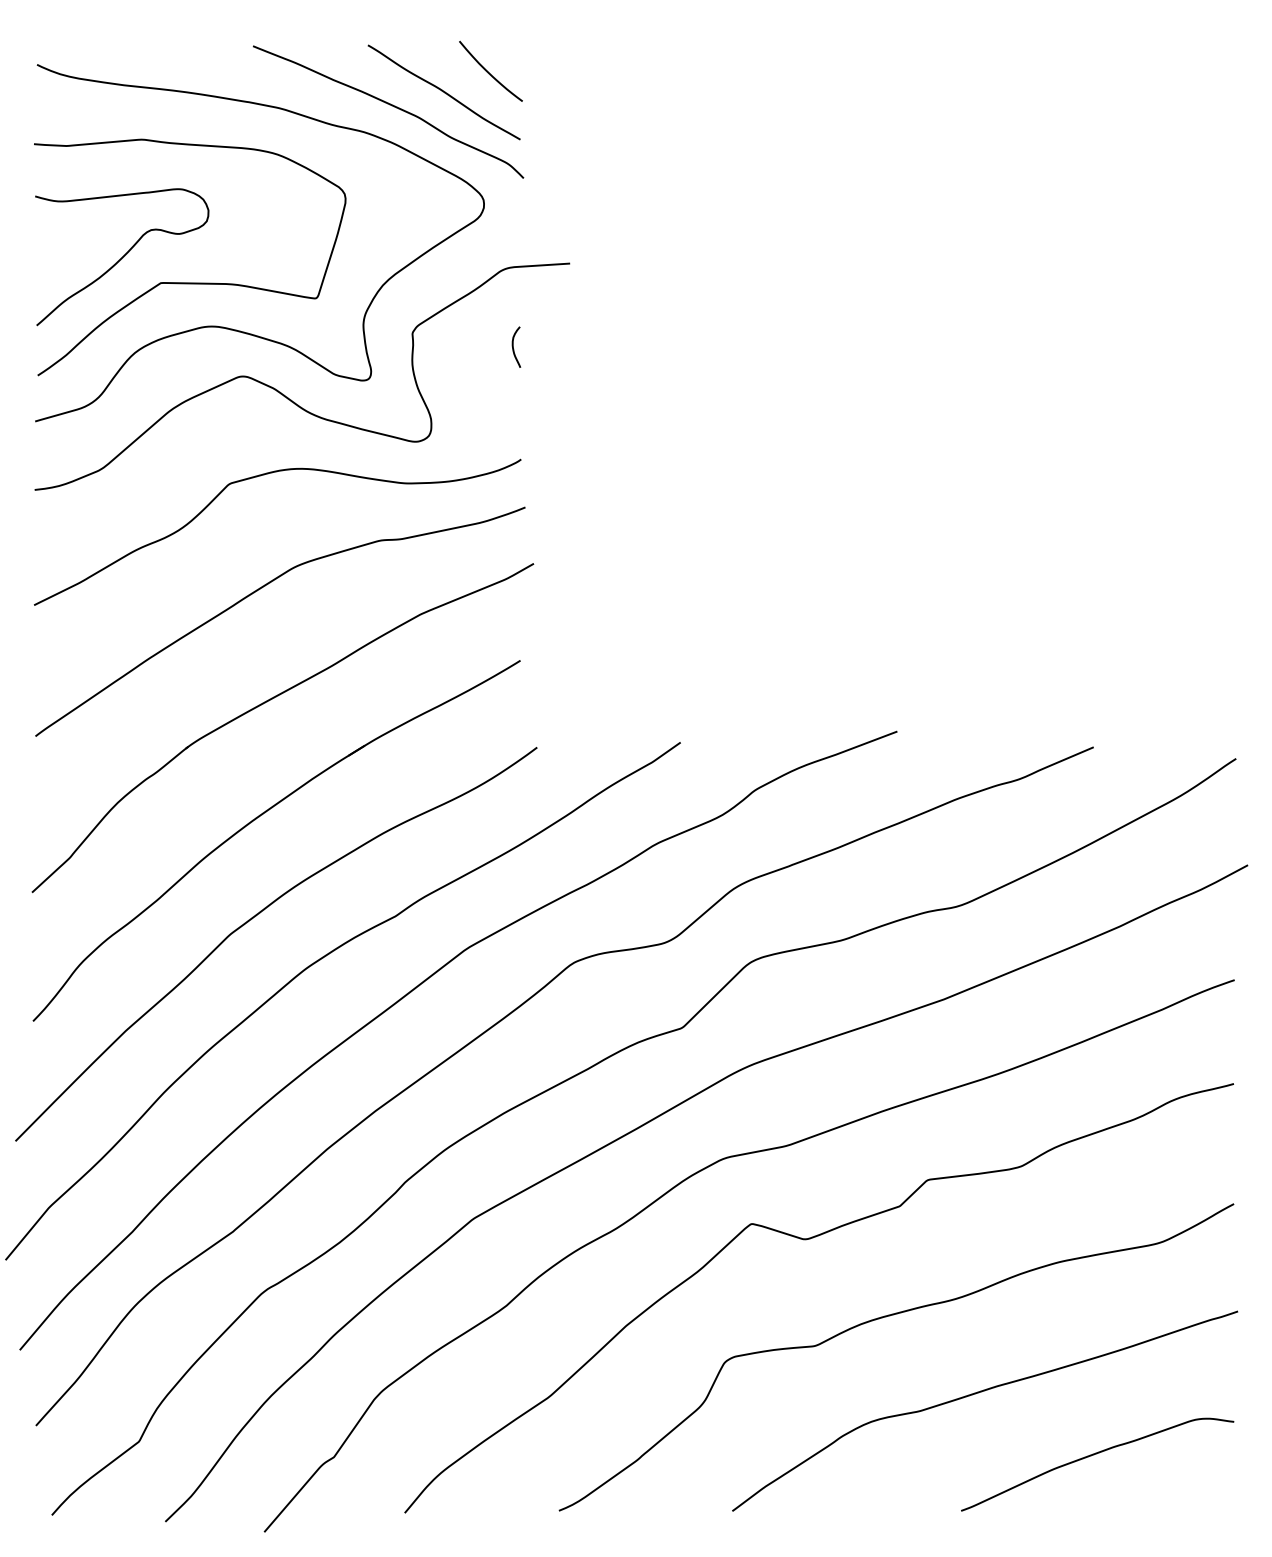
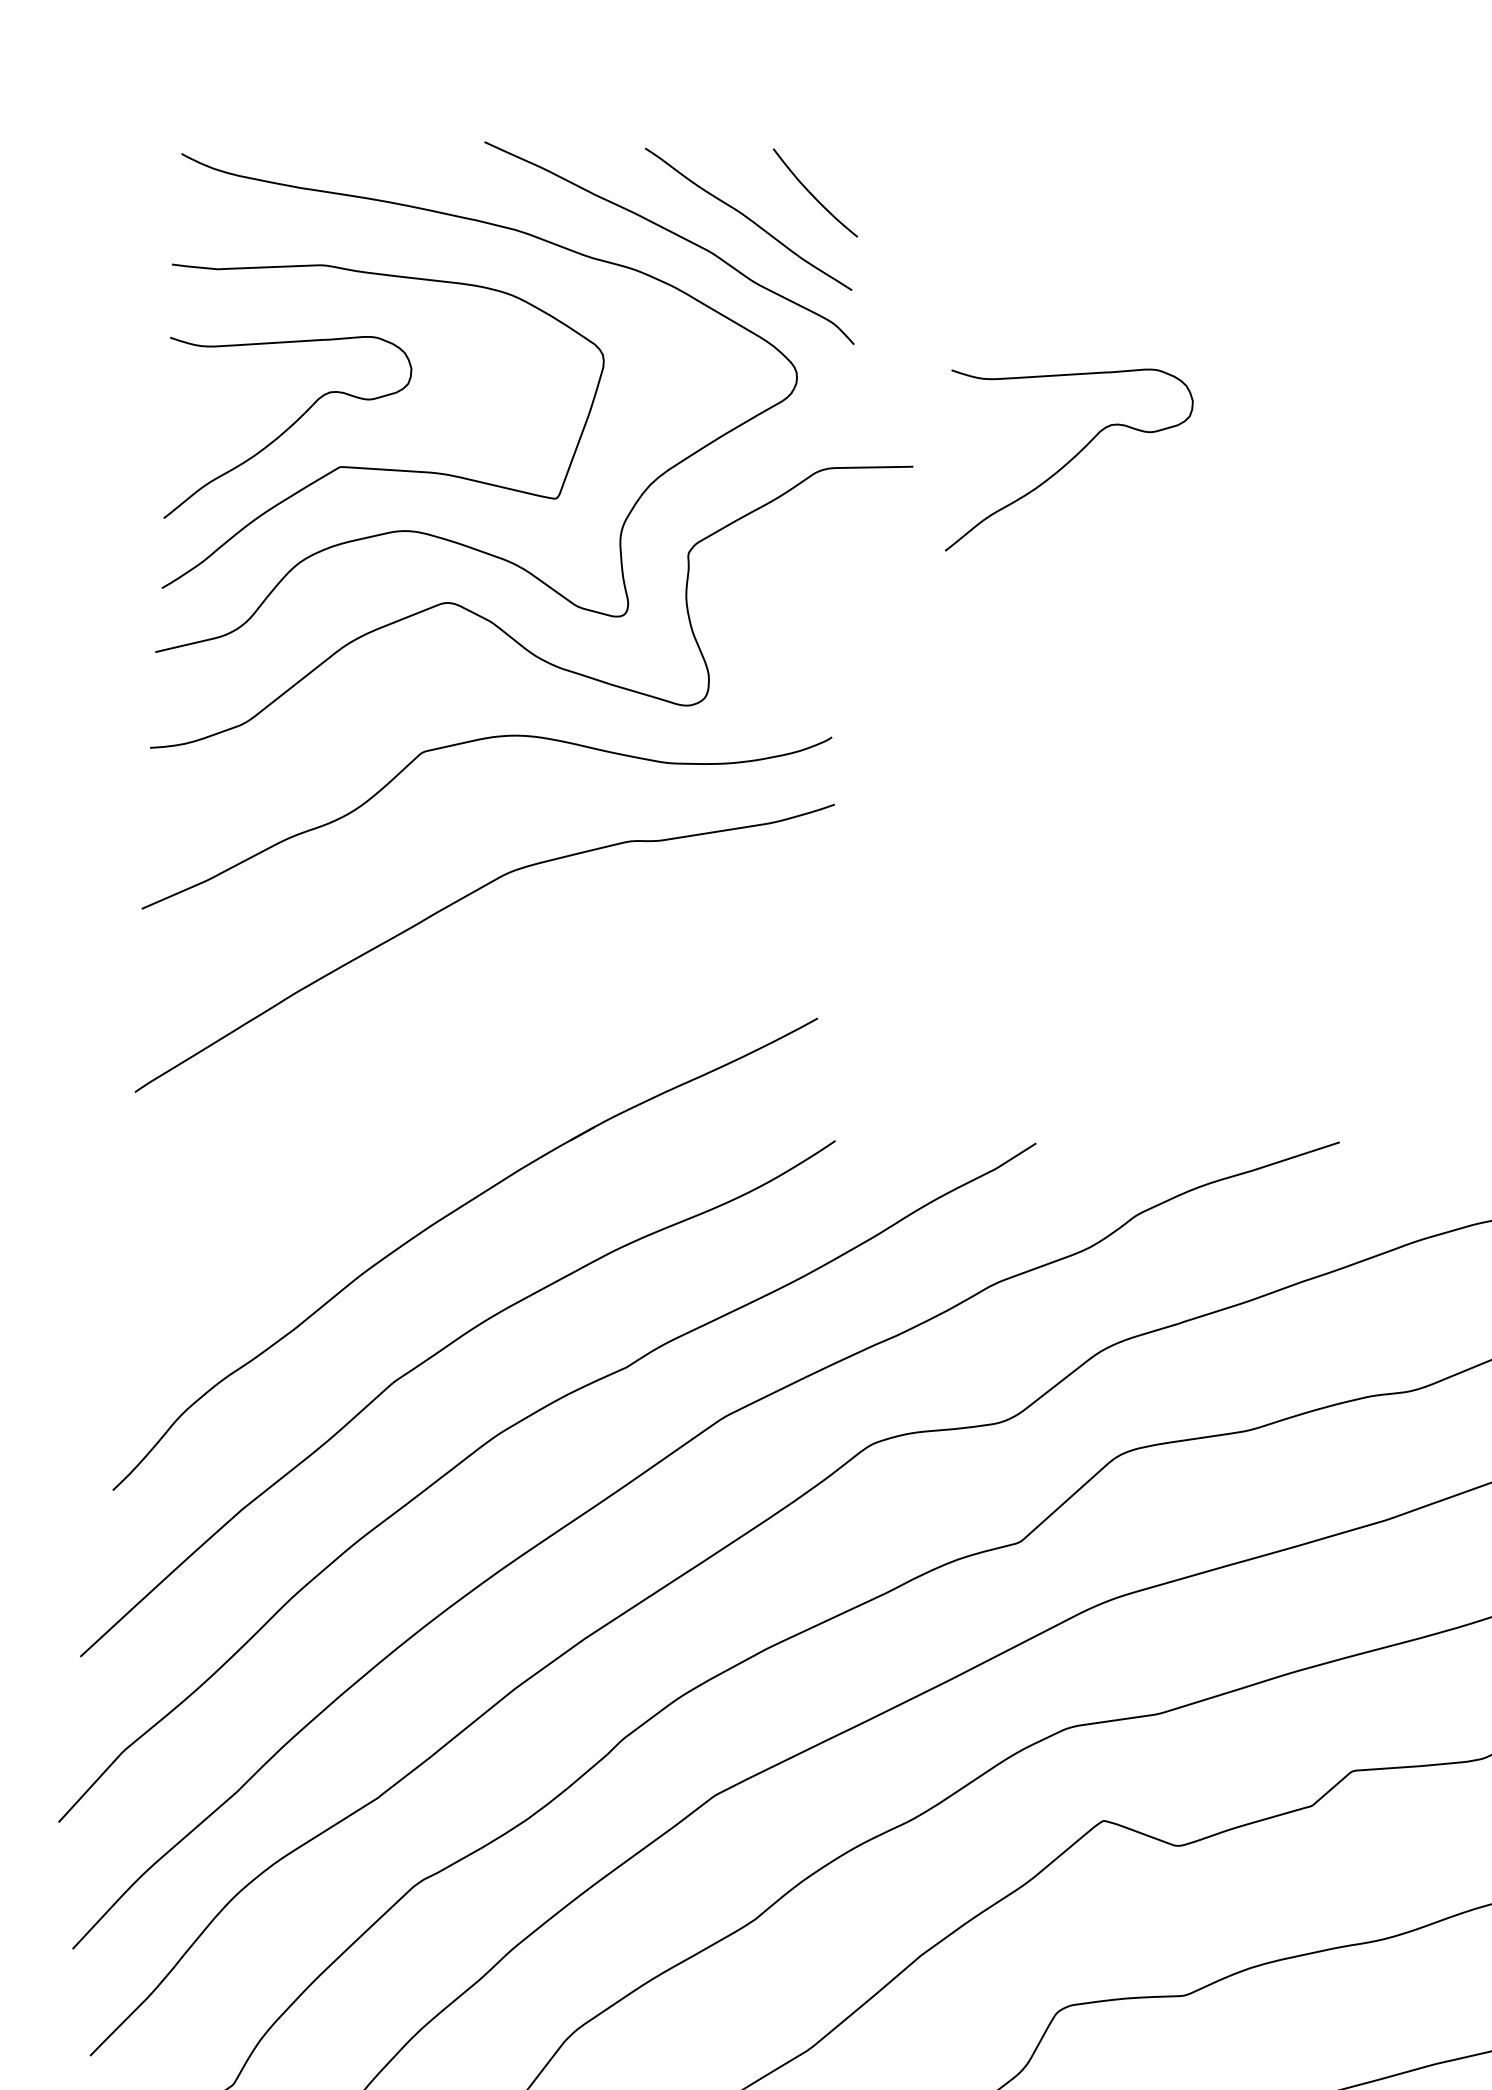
curve: (681, 254) -> (1069, 461), added
curve: (513, 346) -> (828, 578), removed
part: (267, 702) -> (461, 1060), removed

